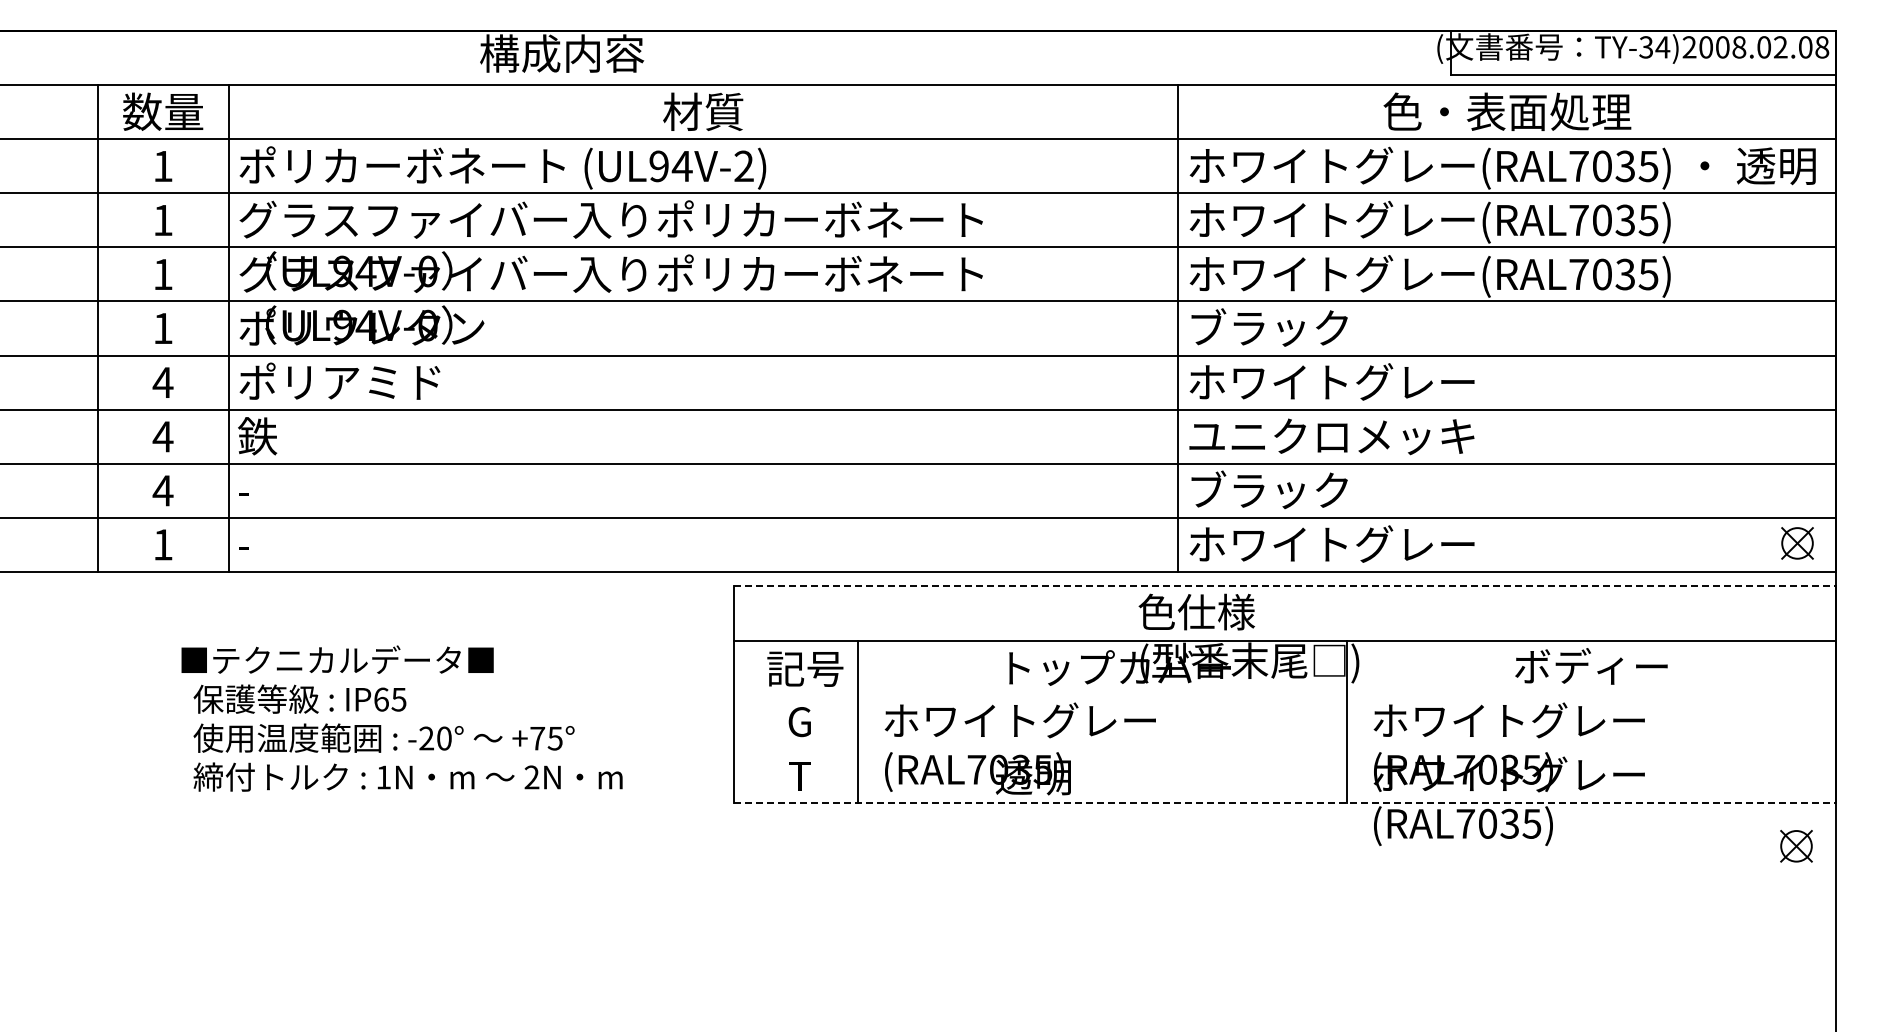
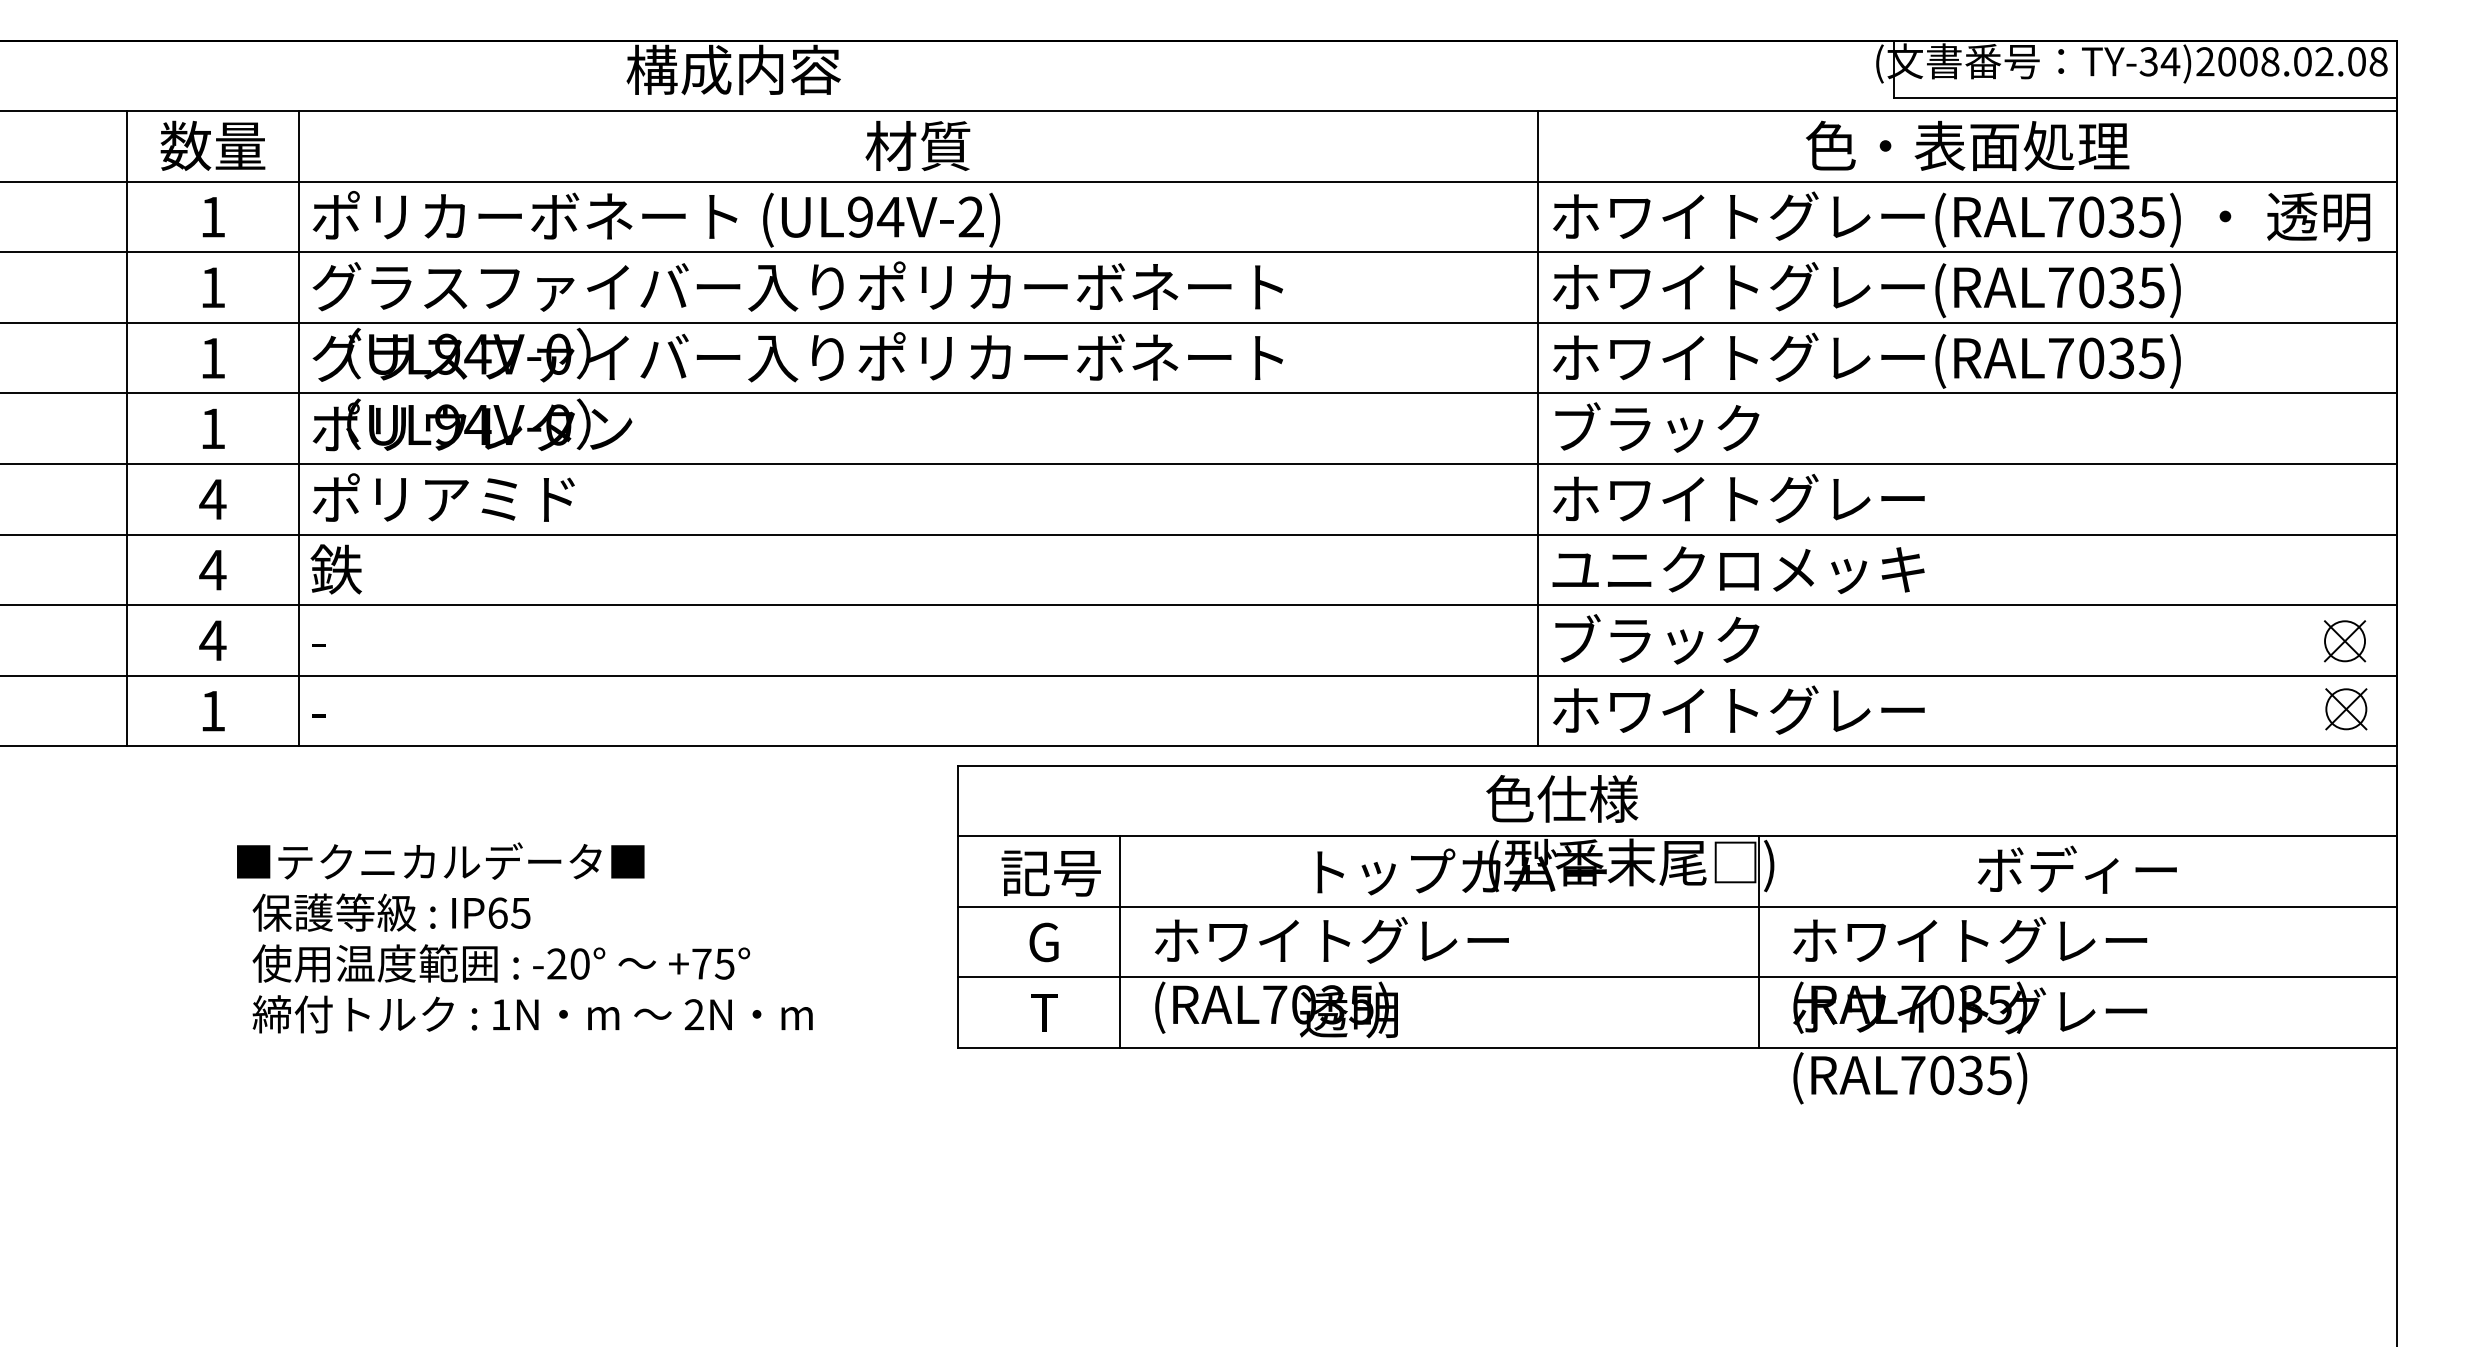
line: (1285, 586) -> (1677, 765), dashed -> solid
line: (1285, 694) -> (1677, 906), added
line: (1285, 748) -> (1677, 976), added
line: (1285, 802) -> (1677, 1047), dashed -> solid
part: (1796, 846) -> (2345, 641), moved

